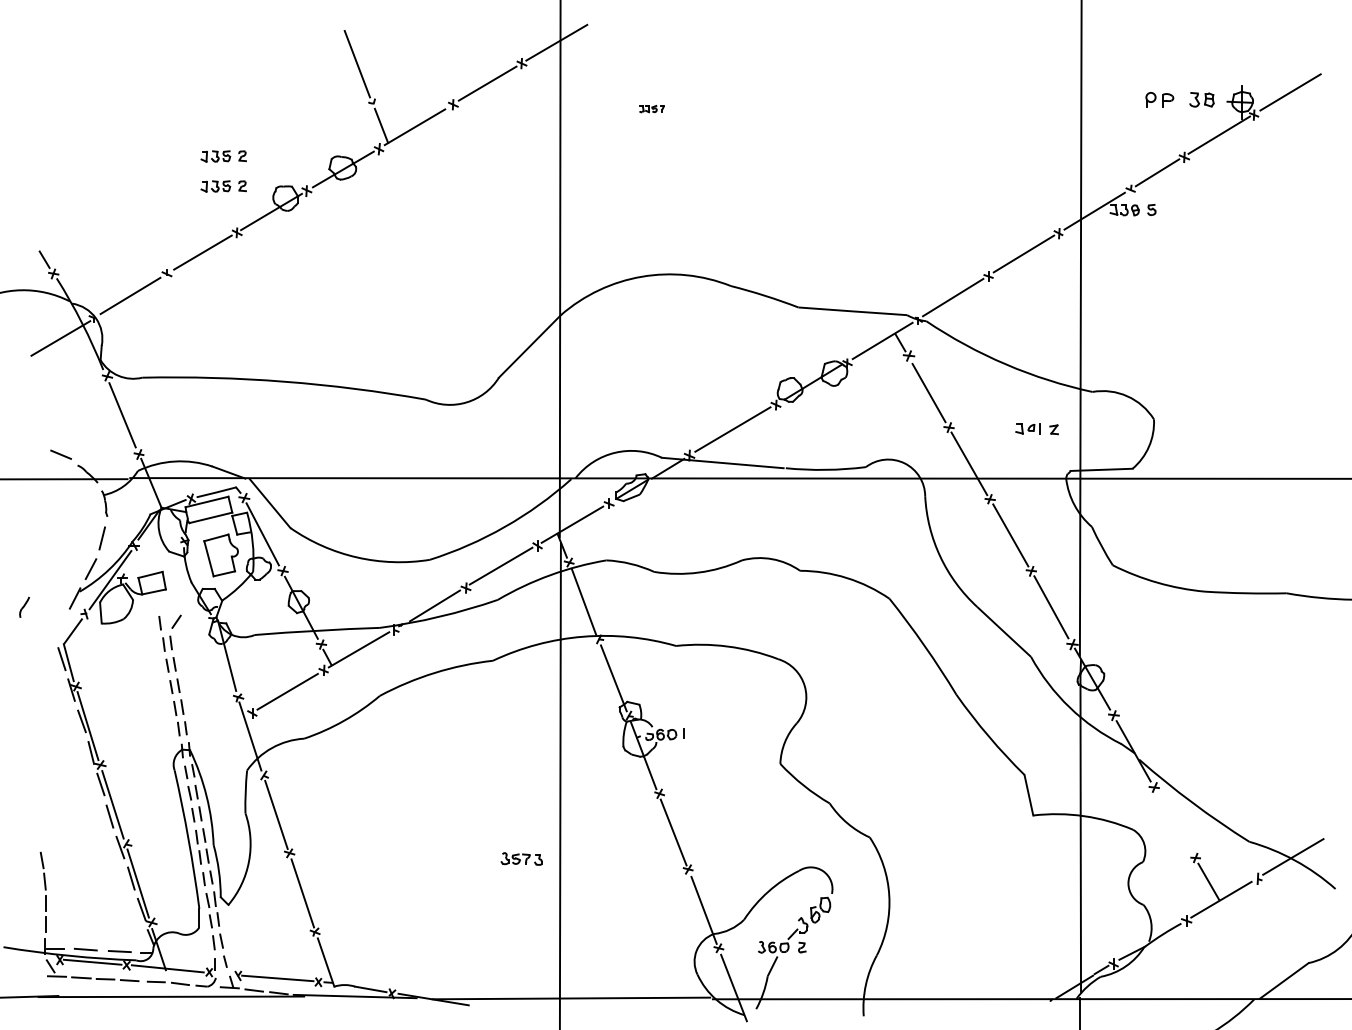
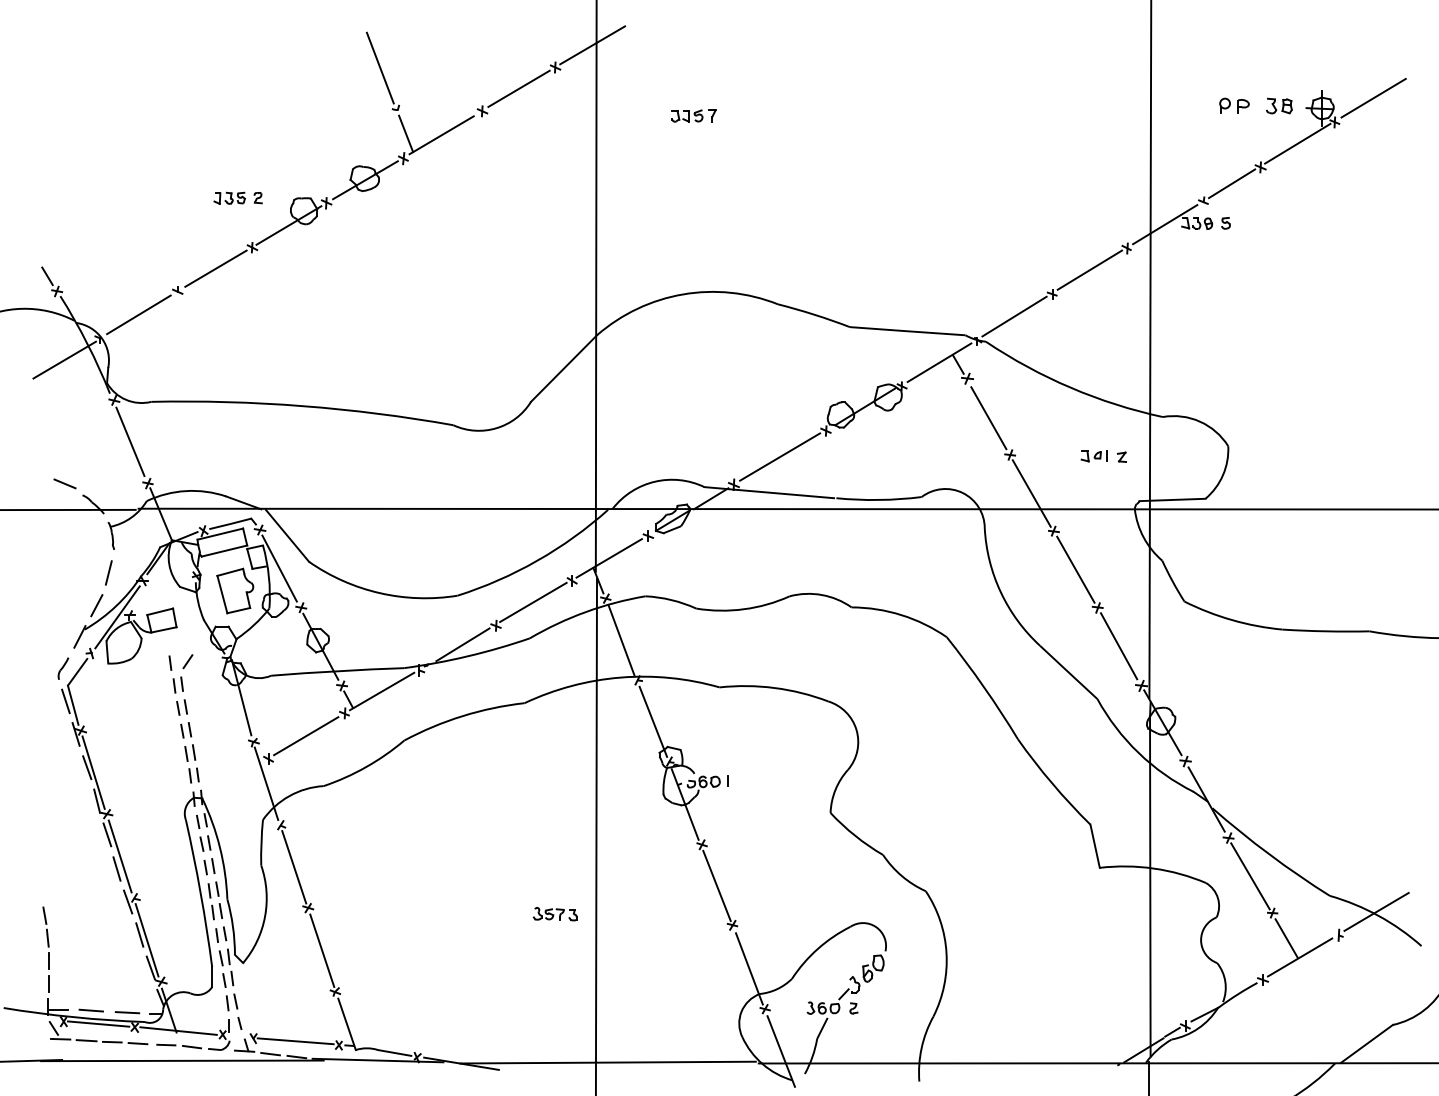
part: (651, 108) -> (693, 115), size x1.67
part: (223, 156) -> (237, 166), removed
part: (24, 606) -> (63, 667), moved
line: (1174, 823) -> (1250, 876), added

